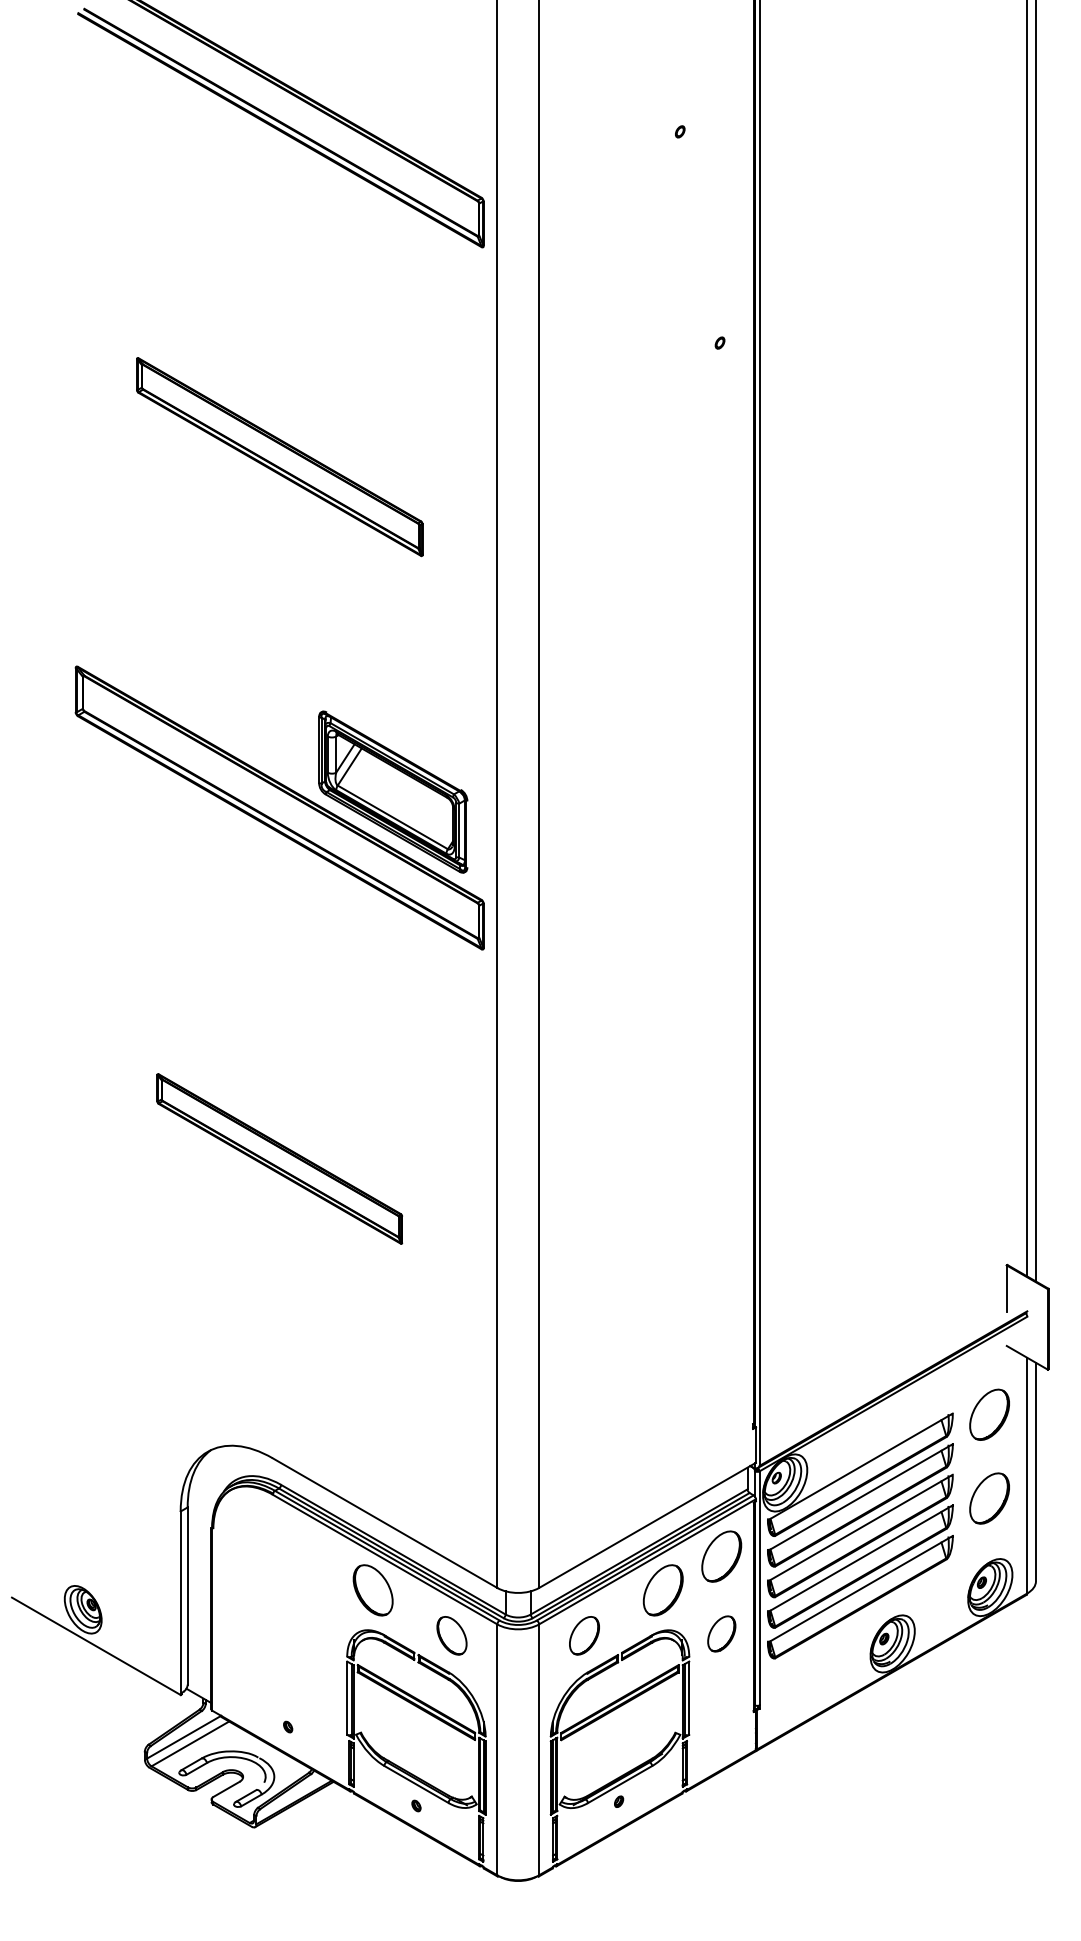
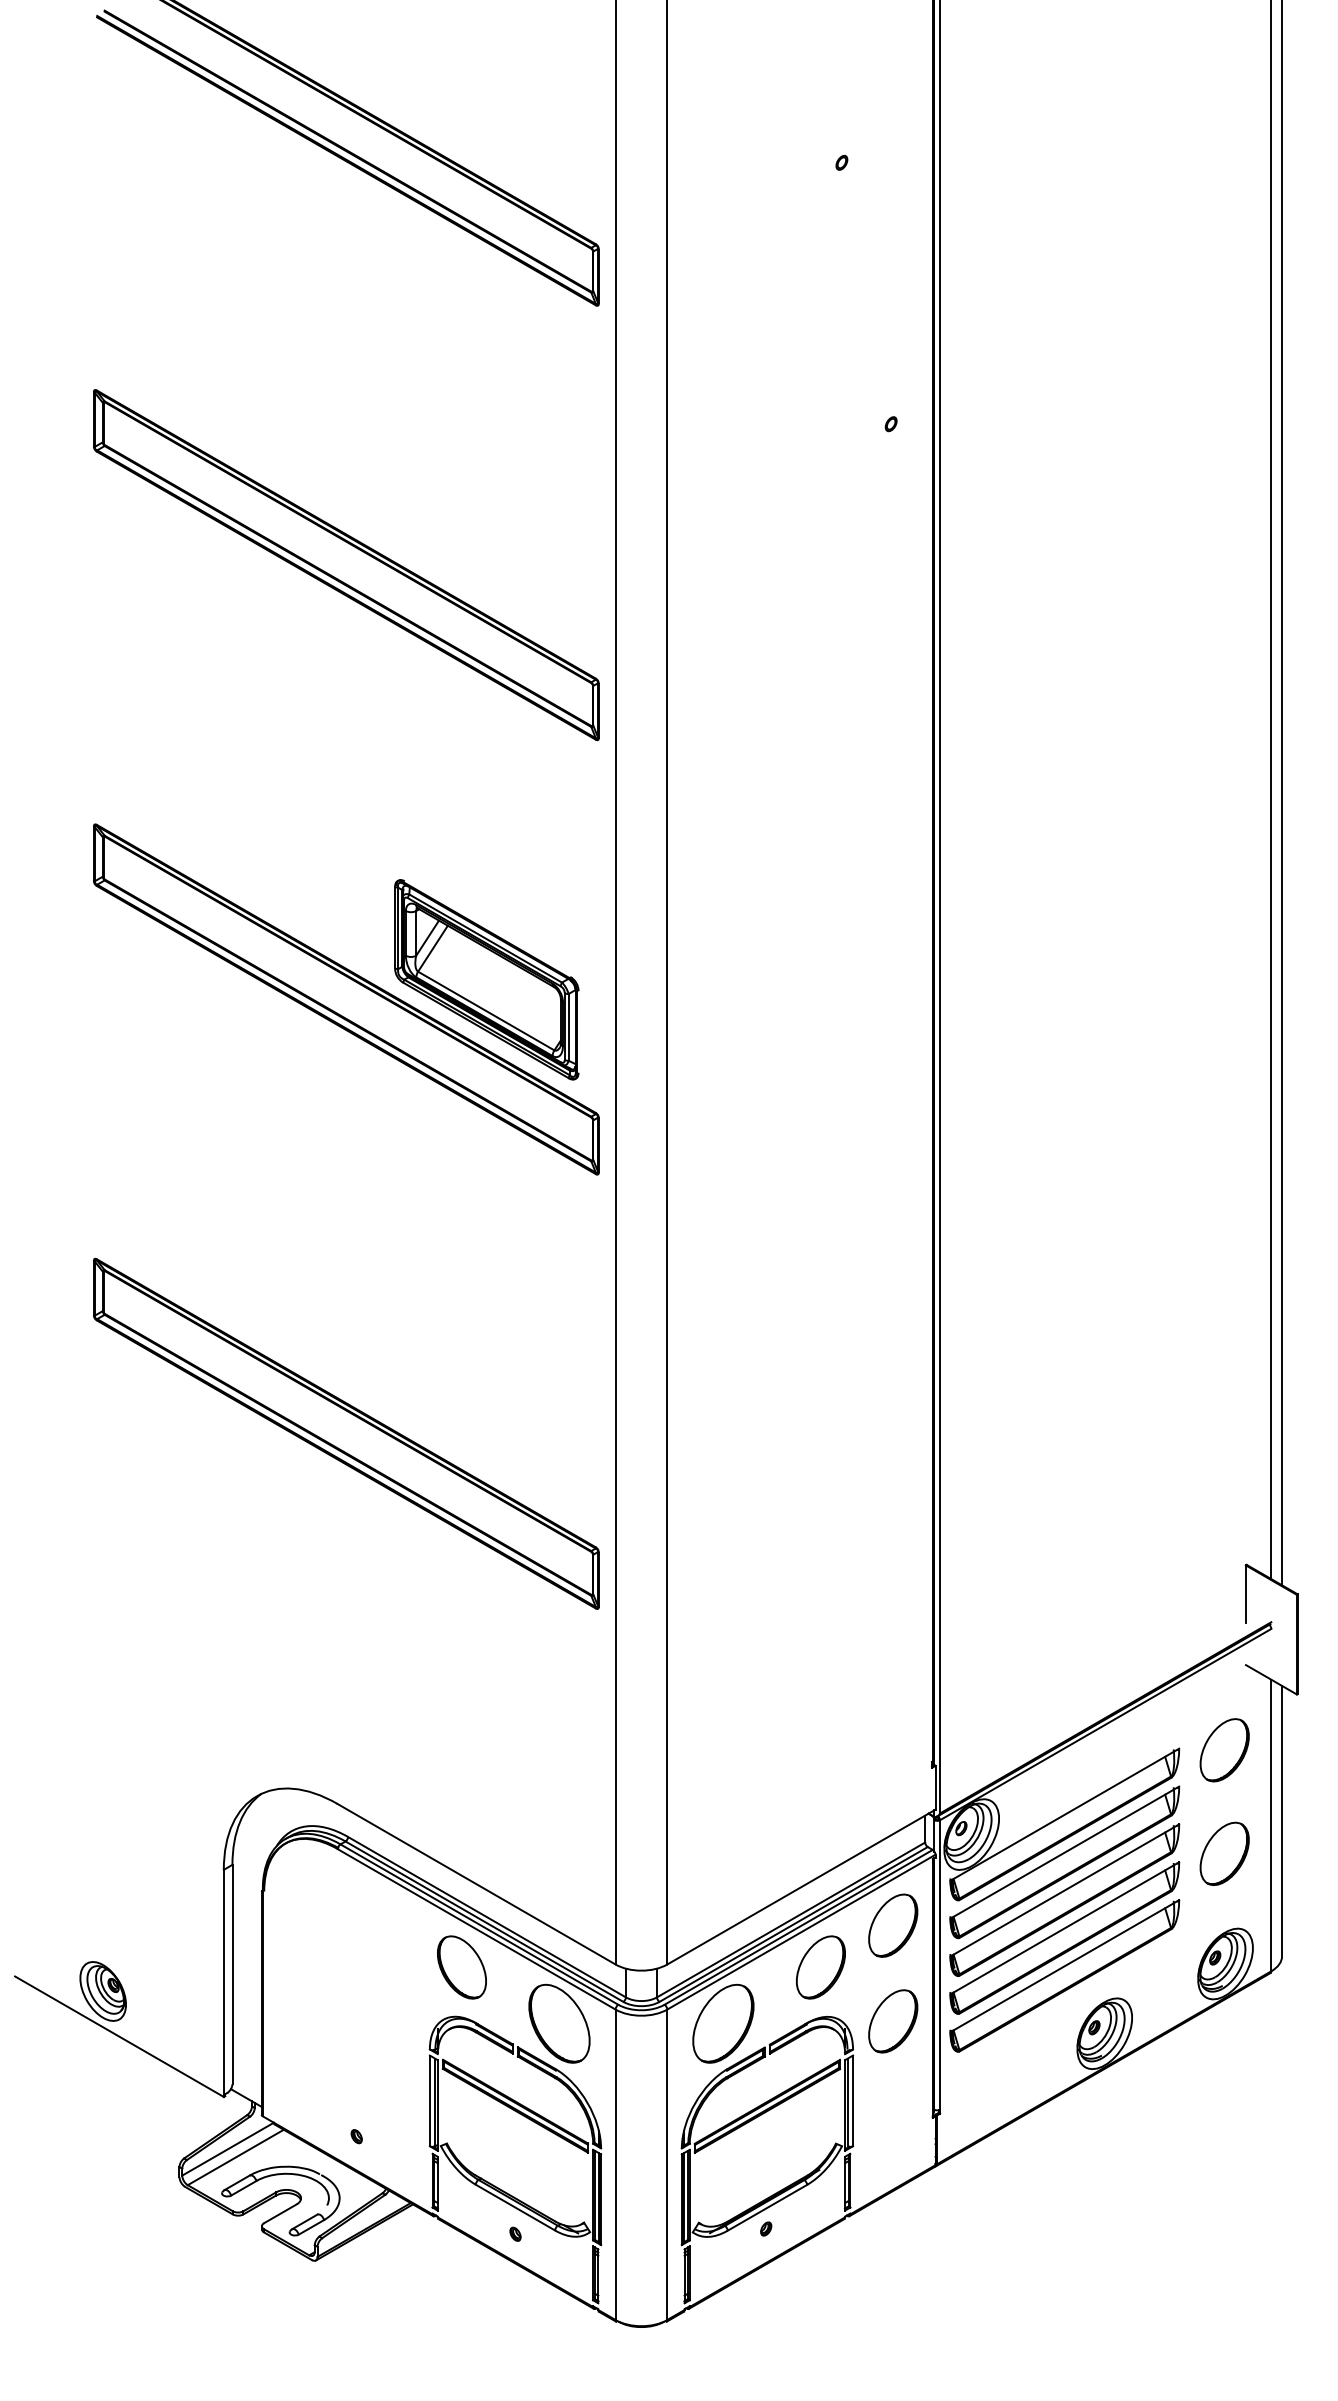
part: (279, 457) -> (346, 565), size x1.43
part: (279, 1158) -> (346, 1433), size x1.67
part: (721, 1634) -> (893, 2021), size x1.43
part: (452, 1635) -> (559, 2023), size x1.67
part: (584, 1635) -> (723, 2023), size x1.67

